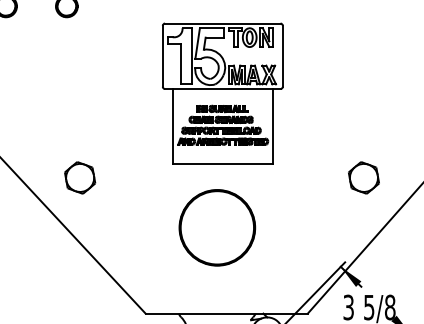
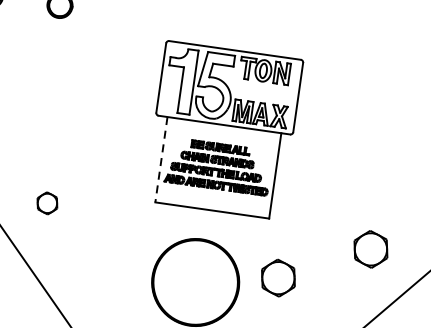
line: (172, 126) -> (160, 159), solid -> dashed
part: (80, 177) -> (47, 202), size x0.6
part: (287, 213) -> (277, 277), added

